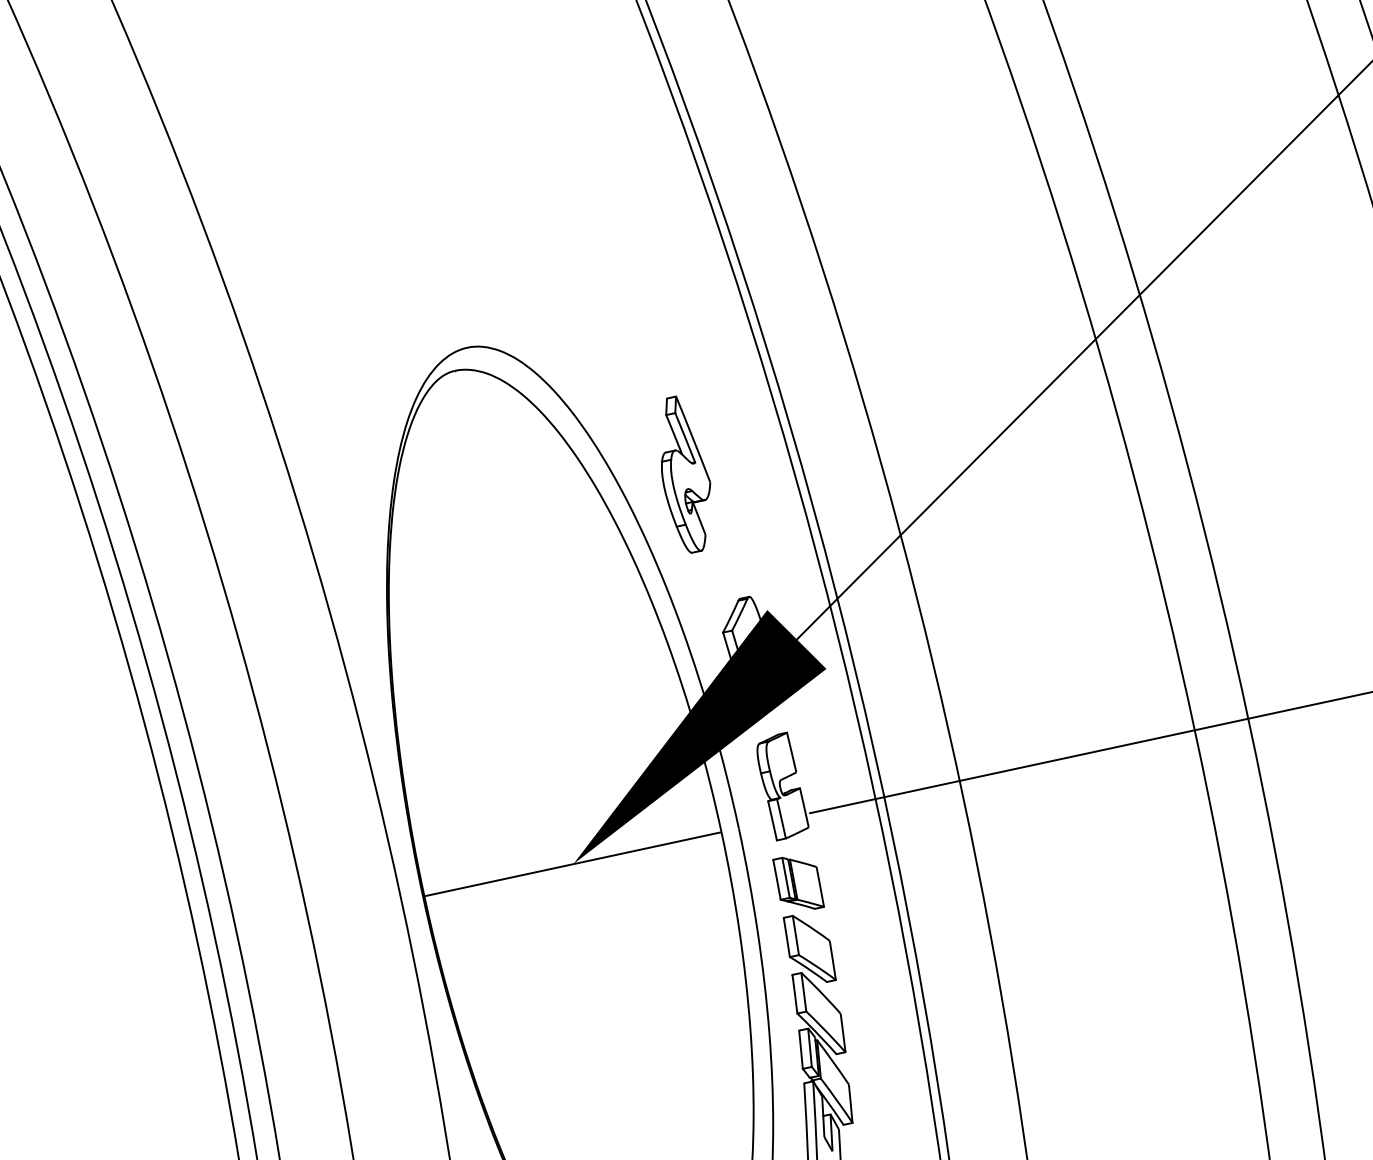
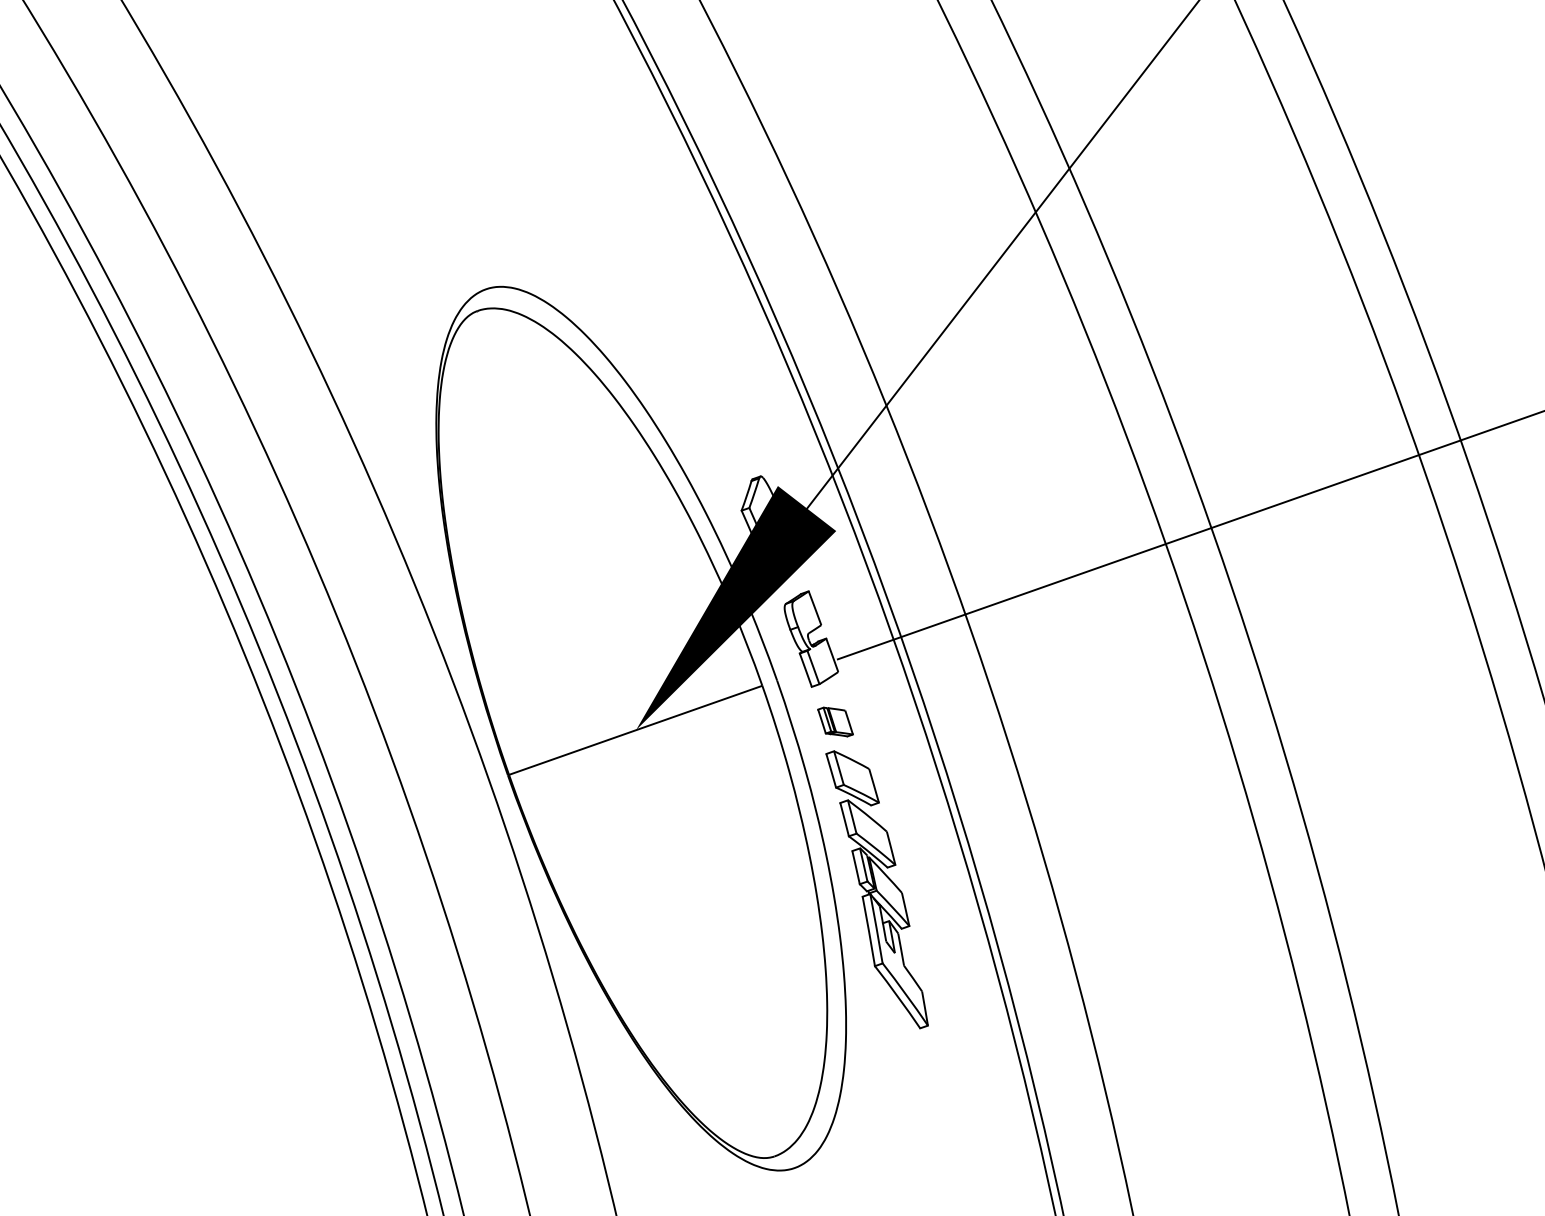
part: (684, 474) -> (690, 376), removed
part: (798, 882) -> (835, 721), size x0.7

